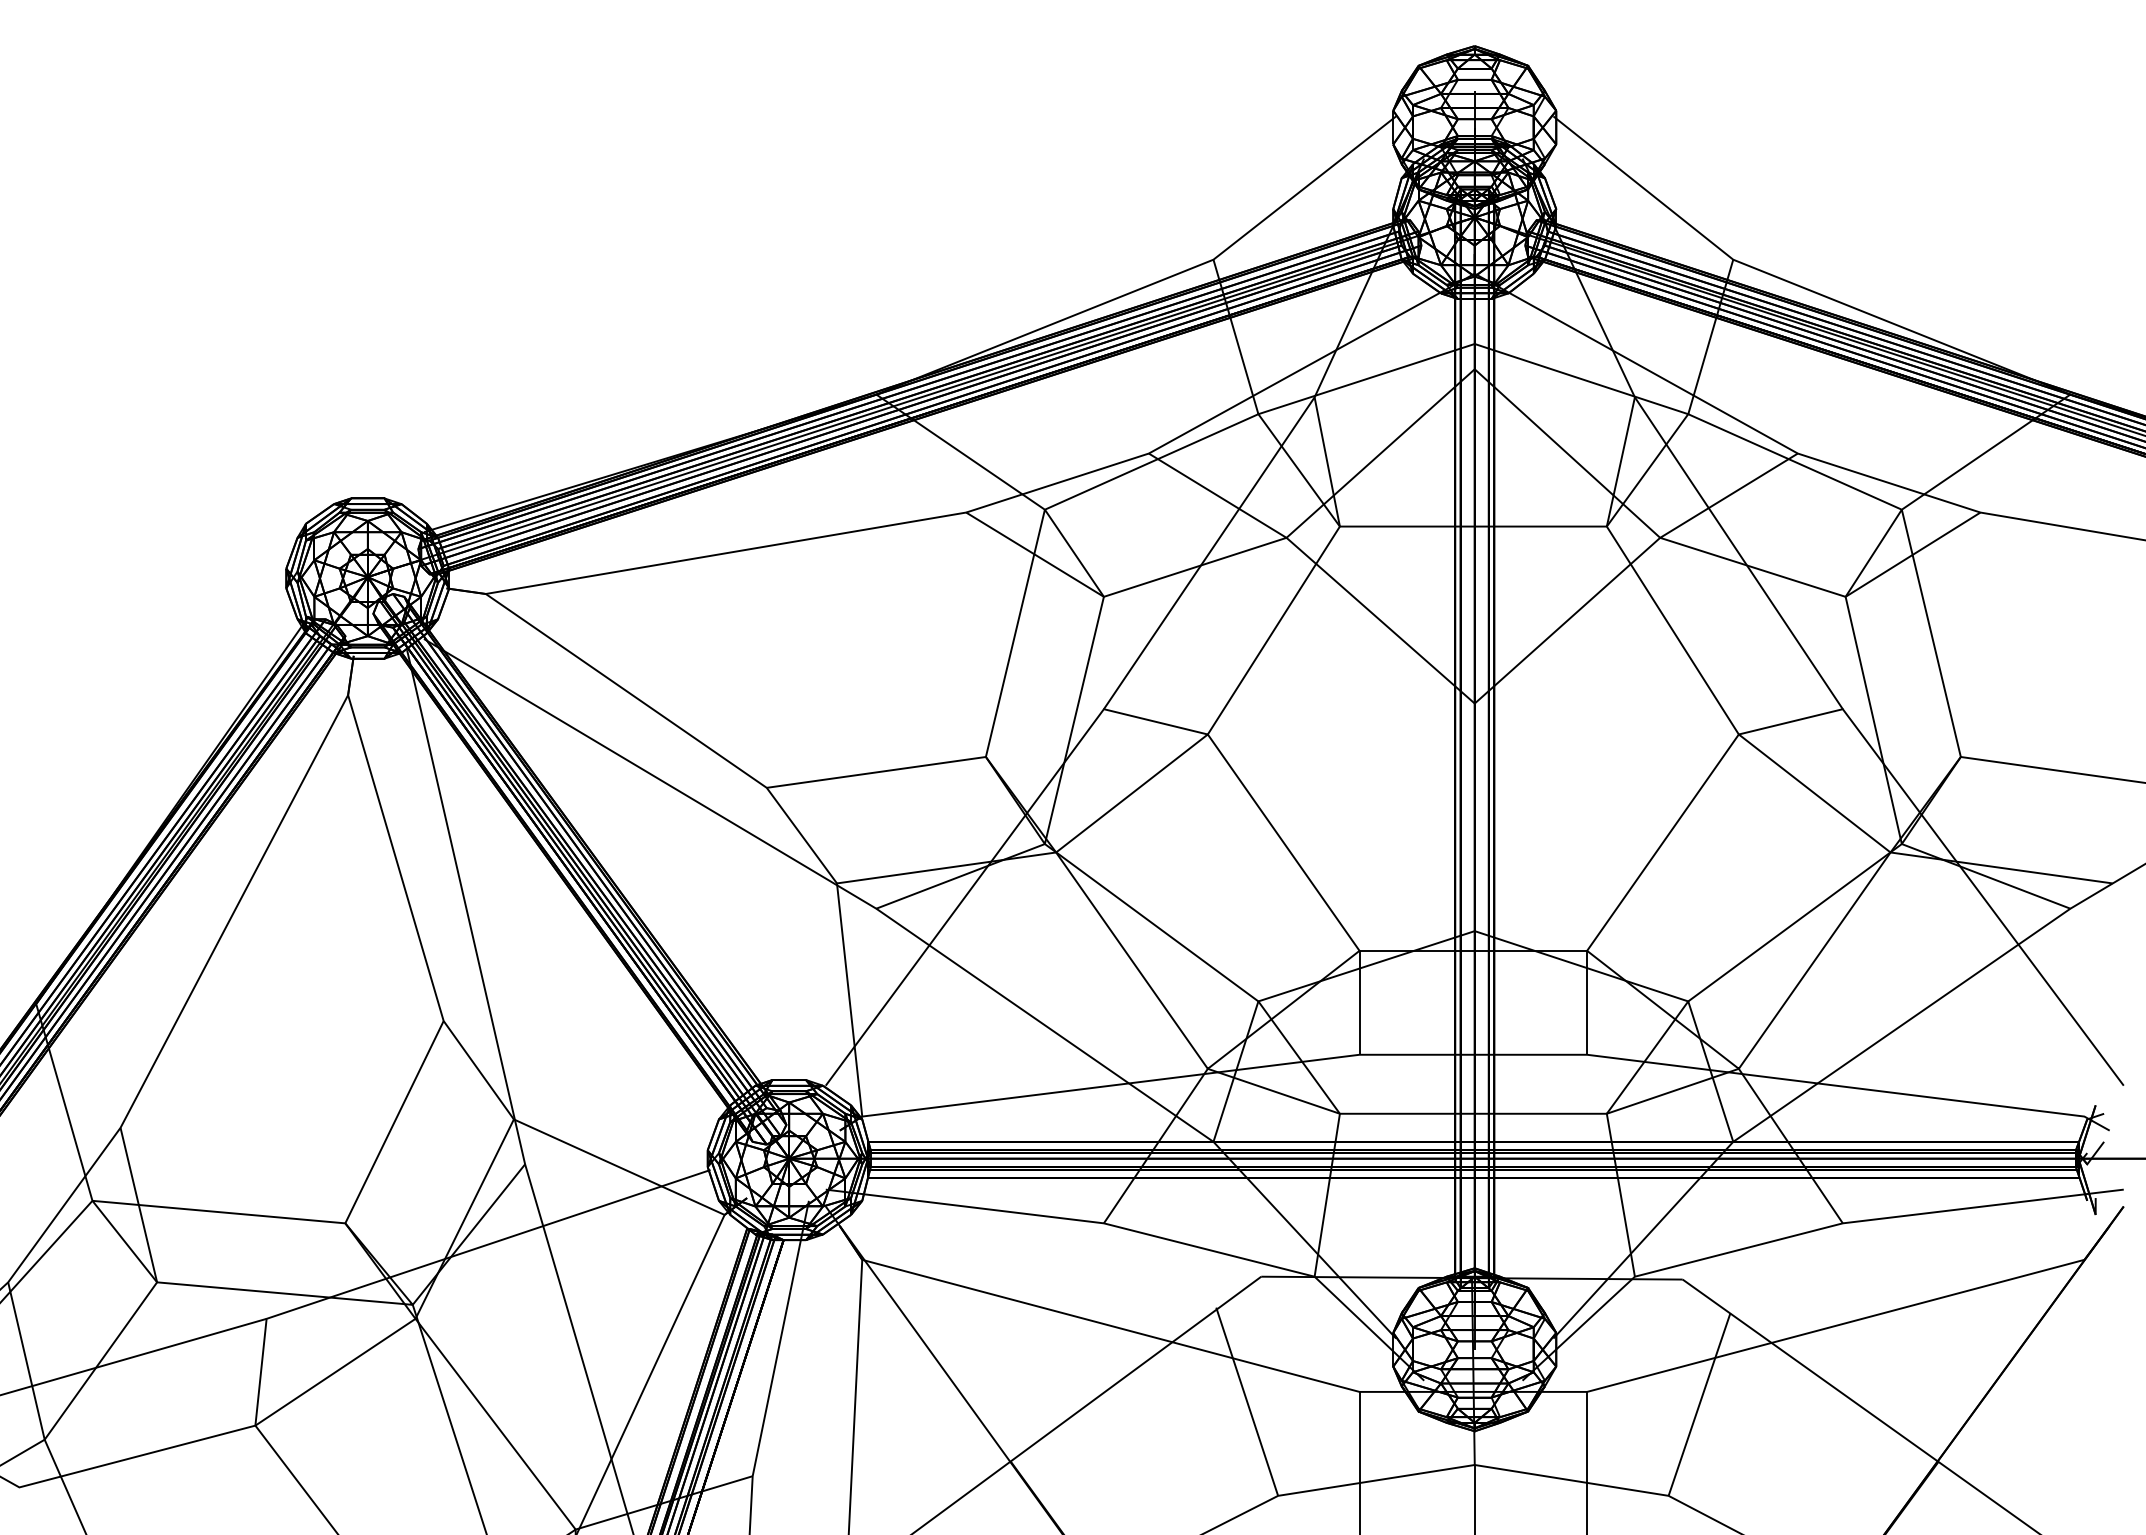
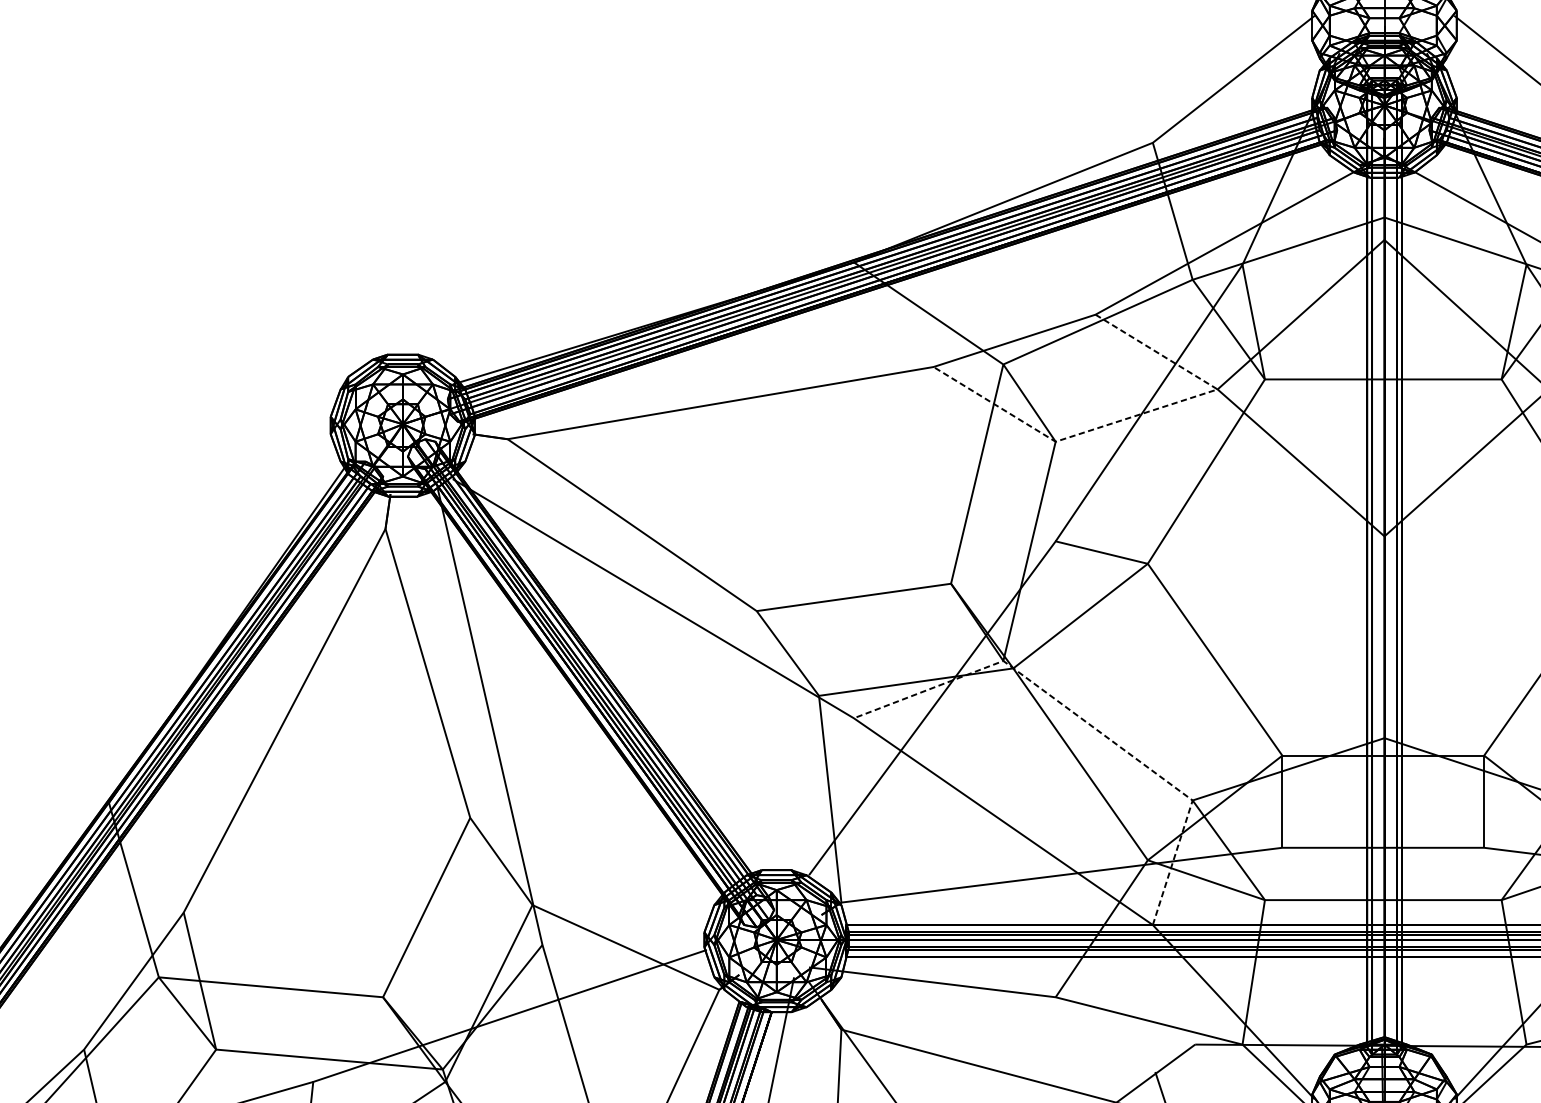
line: (1195, 567) -> (1136, 415), solid -> dashed
line: (1138, 912) -> (1086, 721), solid -> dashed

